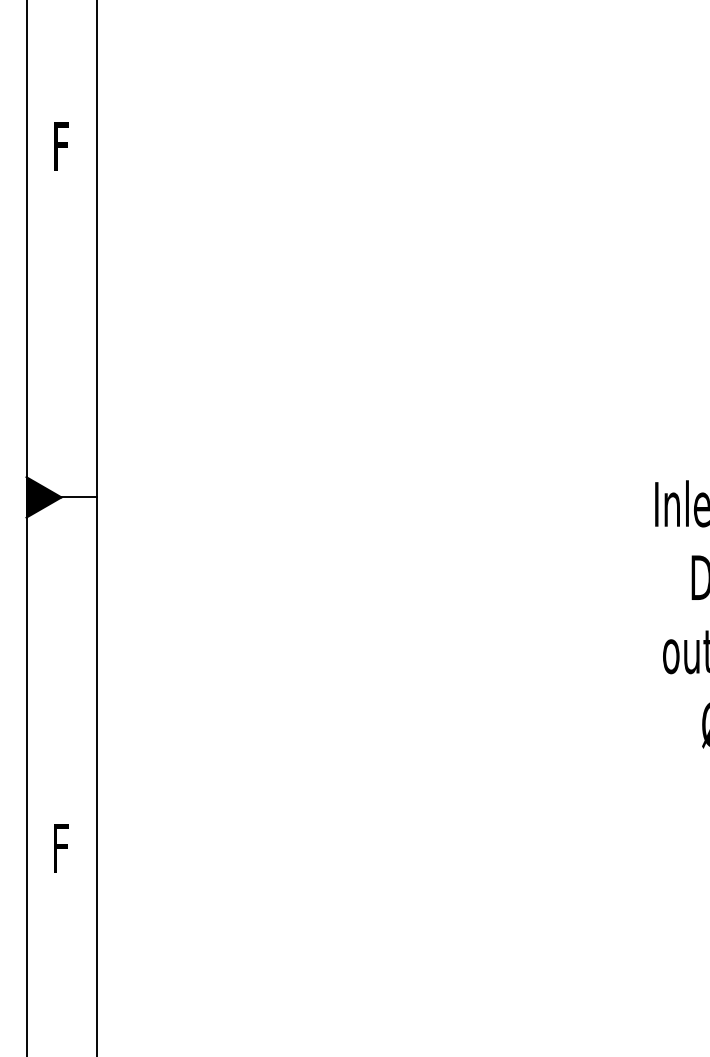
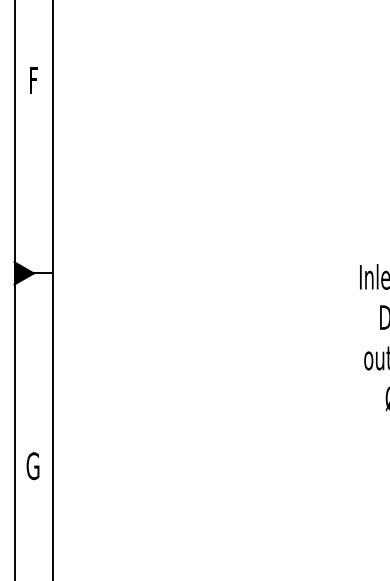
text: (59, 848) -> (32, 466), F -> G

